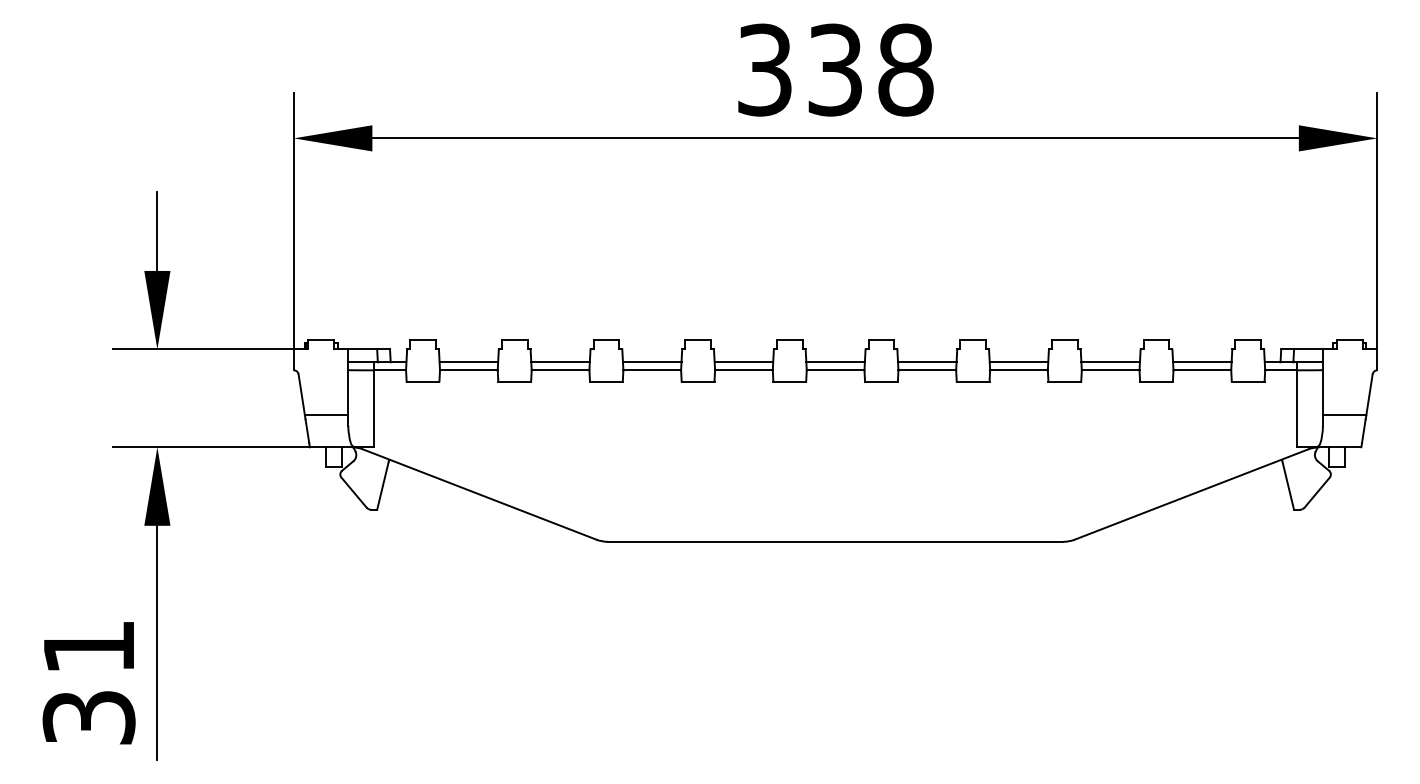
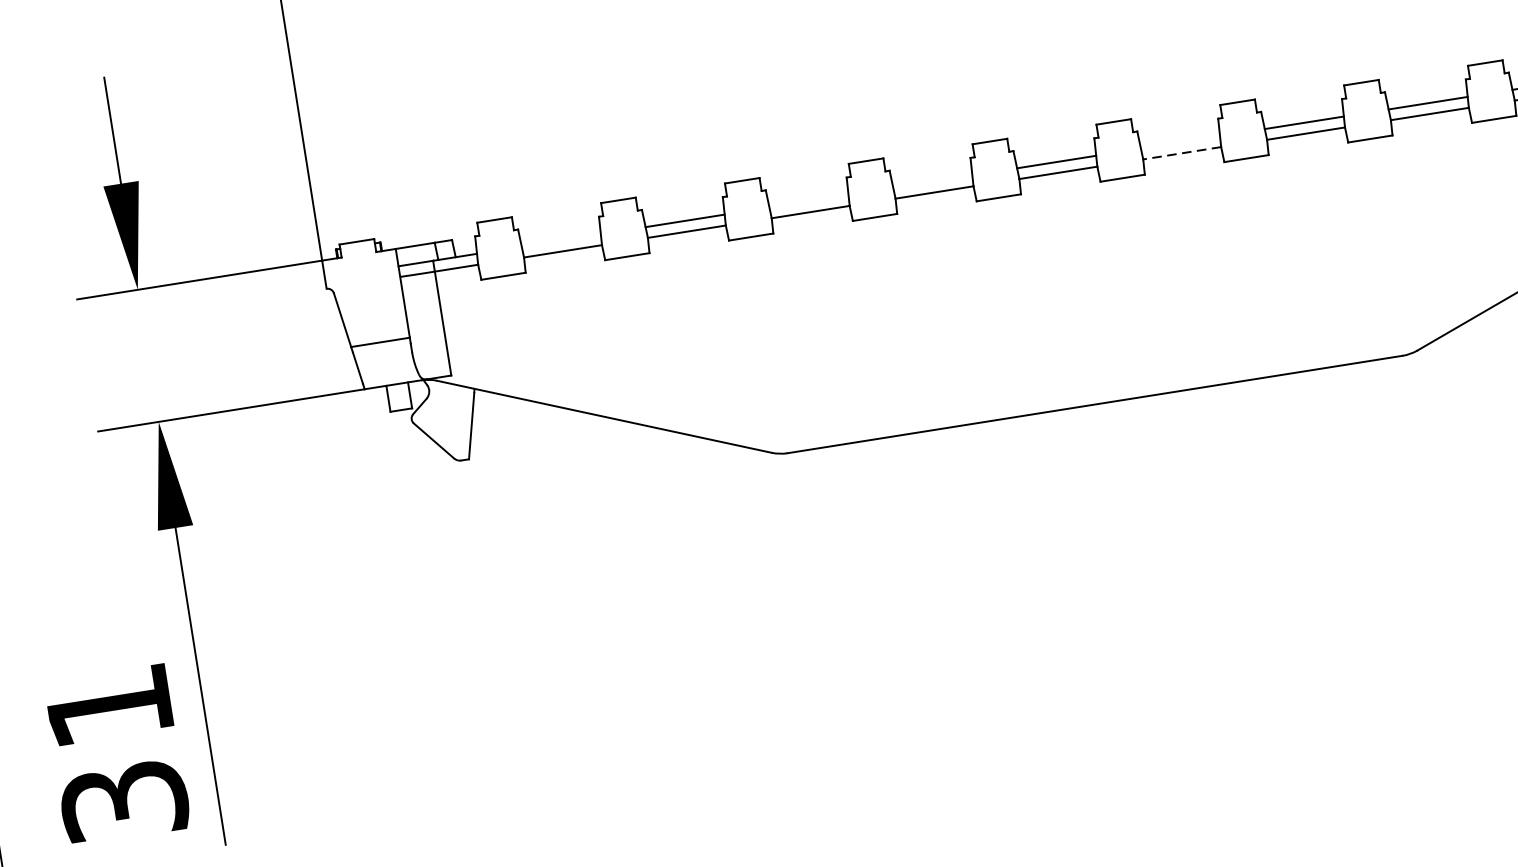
line: (468, 362) -> (560, 240), removed
line: (651, 362) -> (808, 201), removed
line: (743, 362) -> (932, 182), removed
line: (927, 362) -> (1180, 142), removed
line: (927, 370) -> (1182, 153), solid -> dashed

